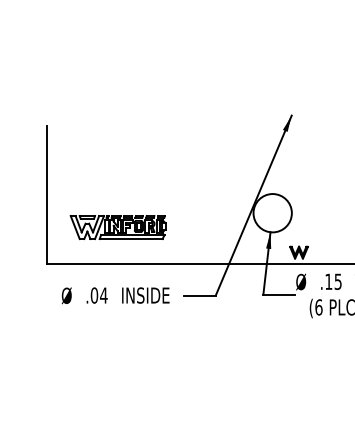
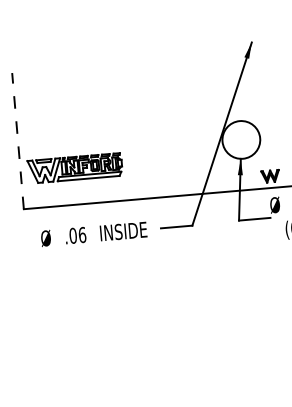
line: (46, 194) -> (17, 140), solid -> dashed
part: (117, 227) -> (74, 168), moved
text: (103, 295) -> (82, 235), .04 -> .06

